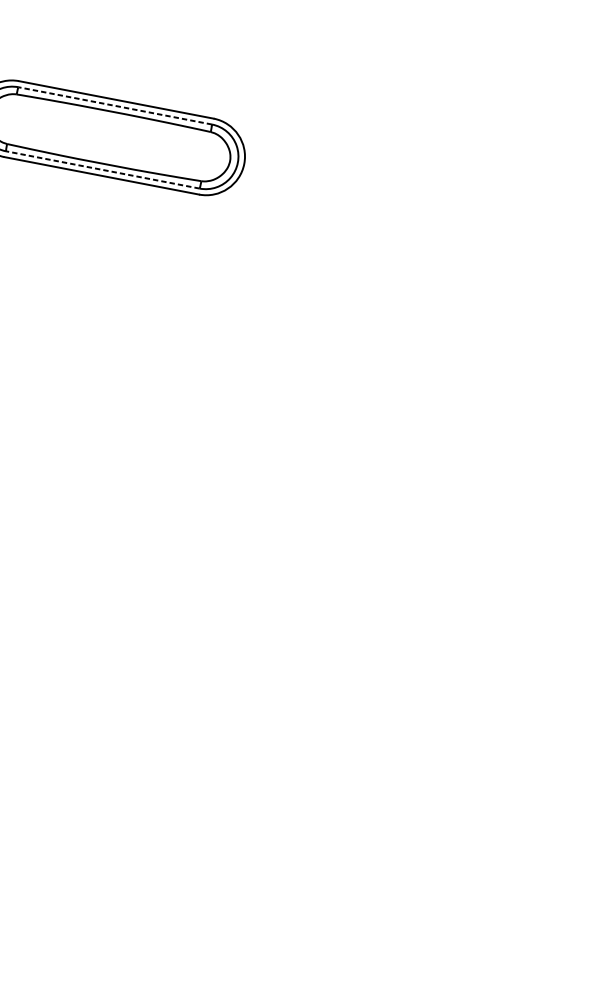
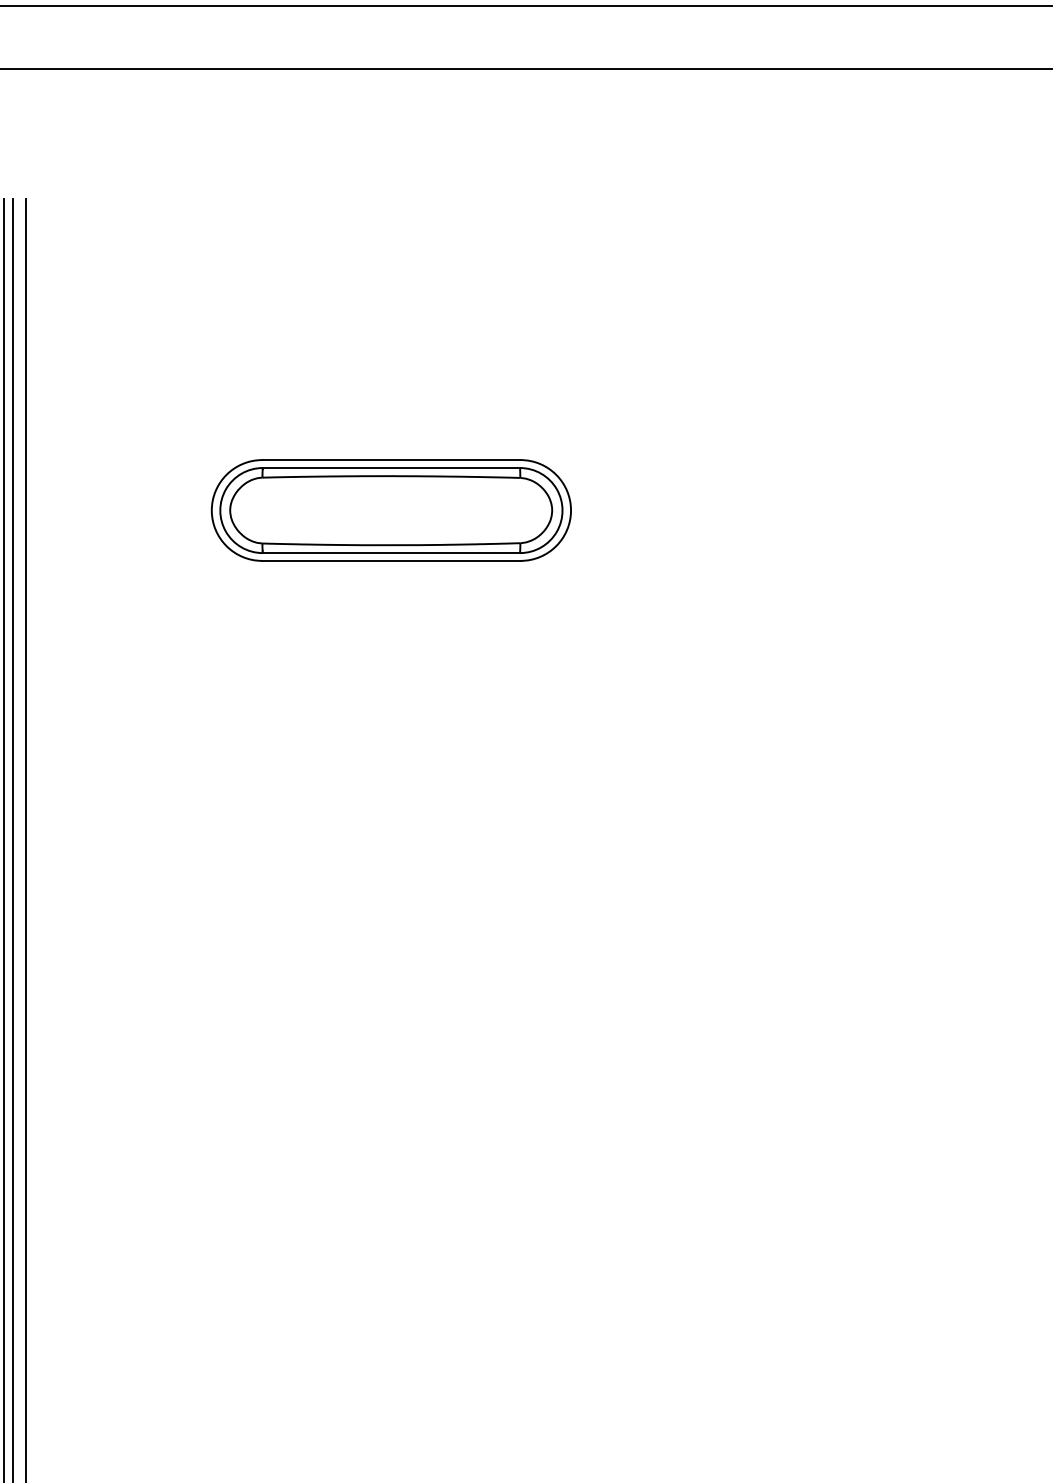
line: (115, 106) -> (391, 468), dashed -> solid
line: (102, 170) -> (391, 553), dashed -> solid

